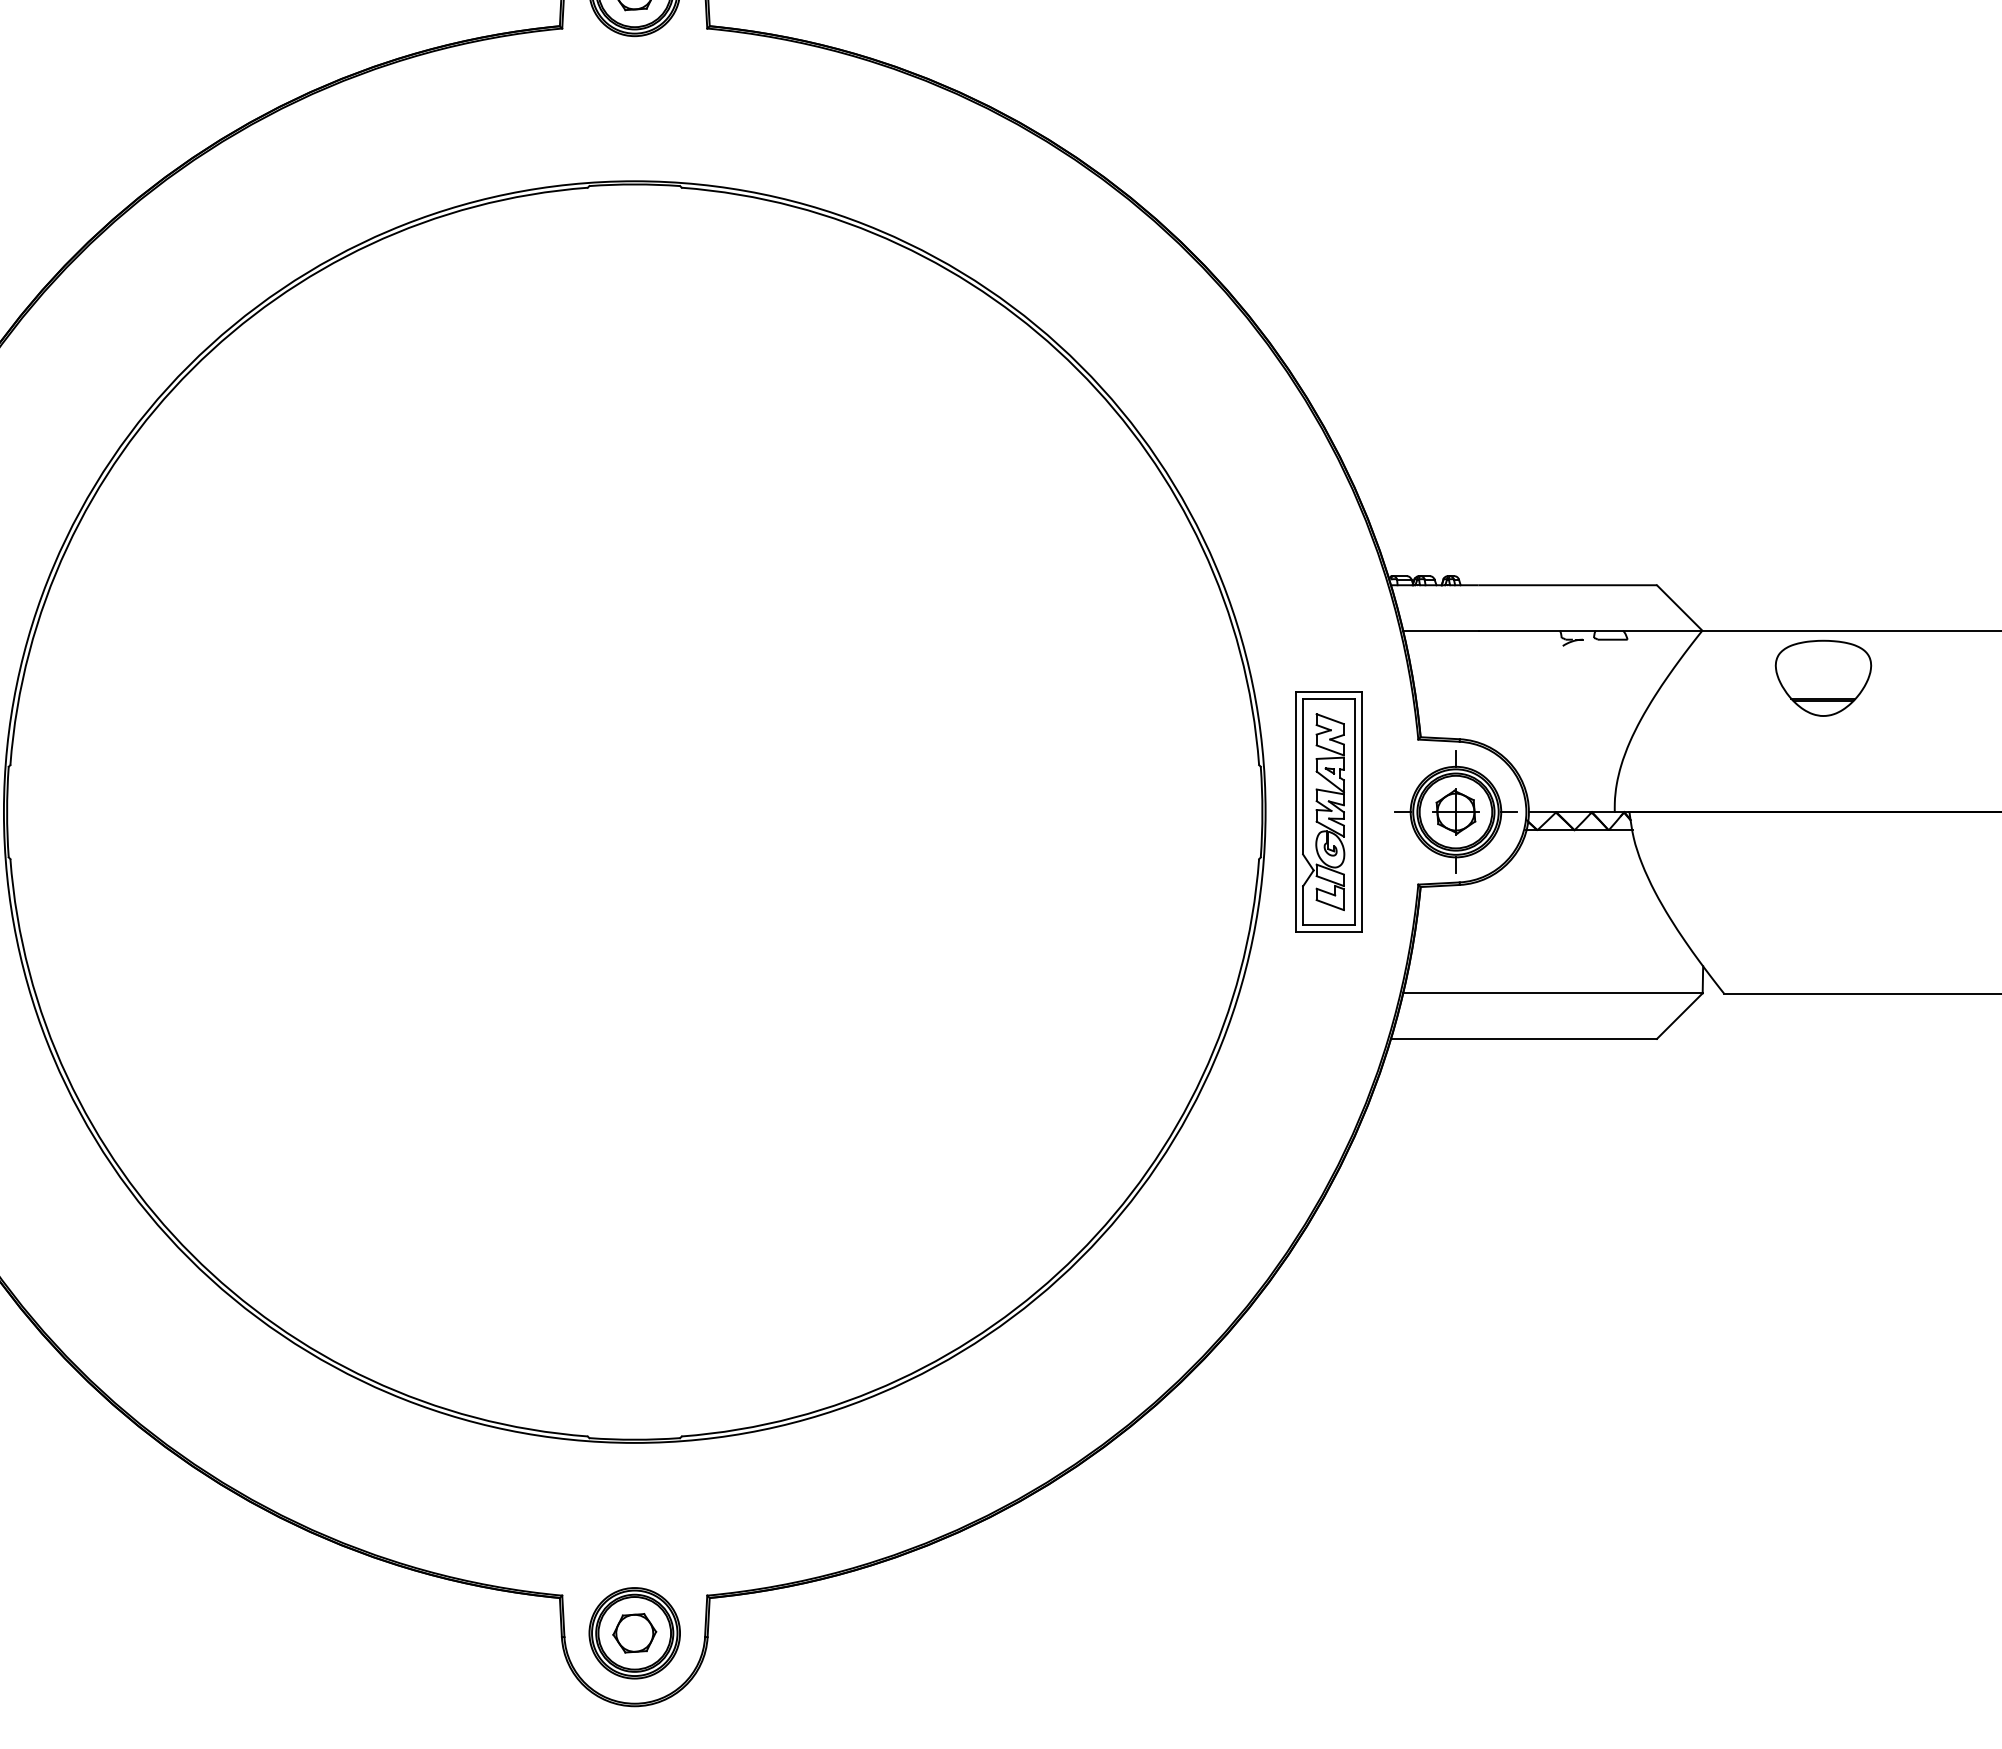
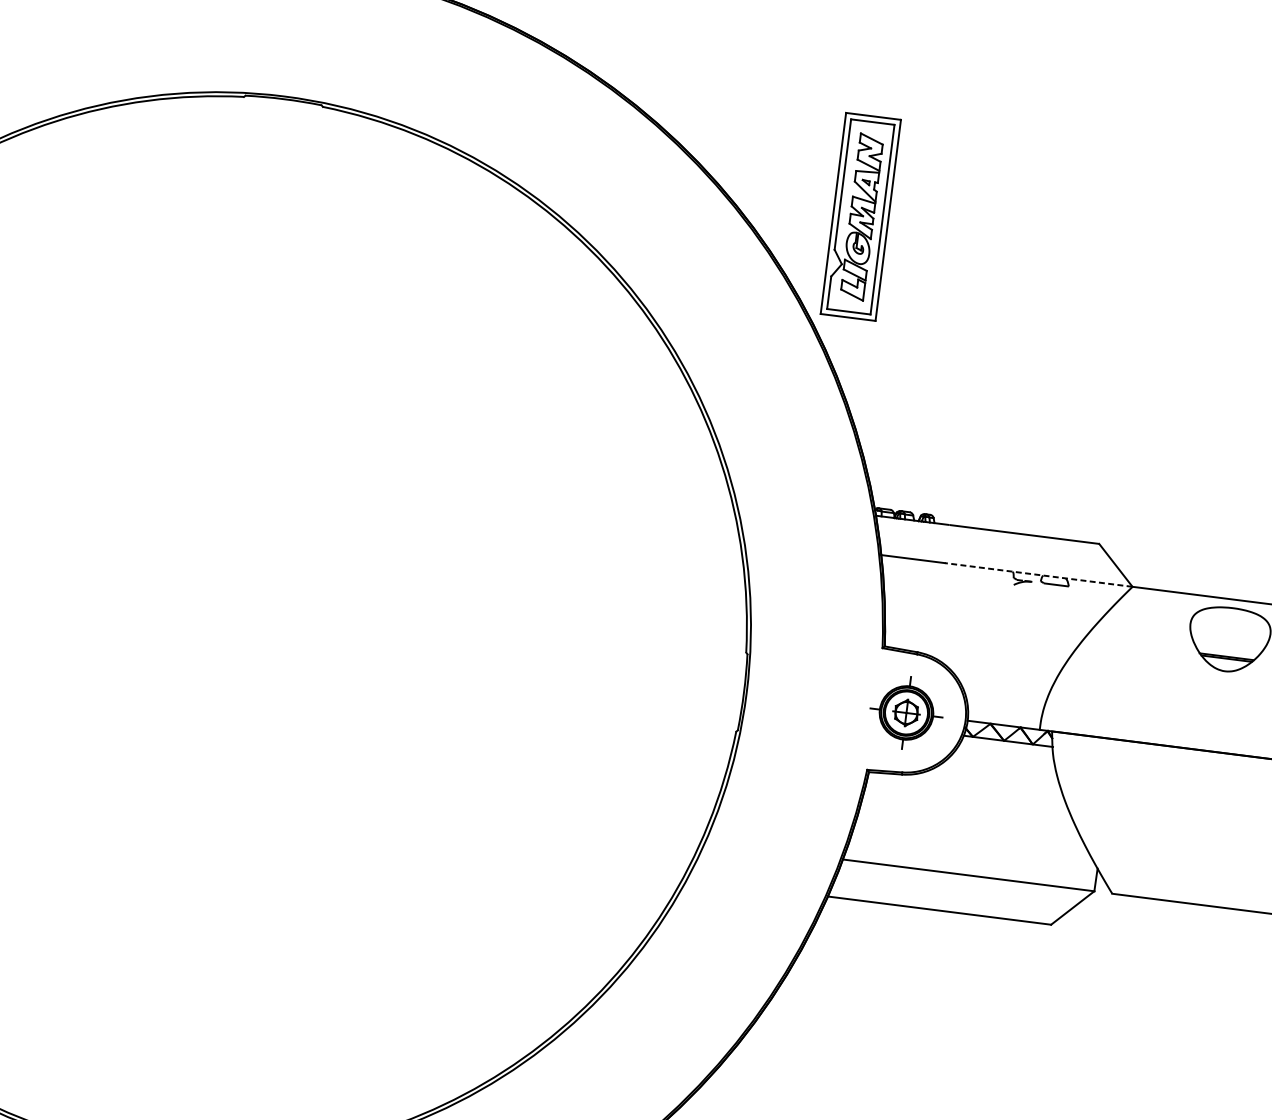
line: (1590, 630) -> (1038, 574), solid -> dashed
part: (1328, 811) -> (860, 216), moved
part: (1455, 811) -> (906, 712), size x0.7

